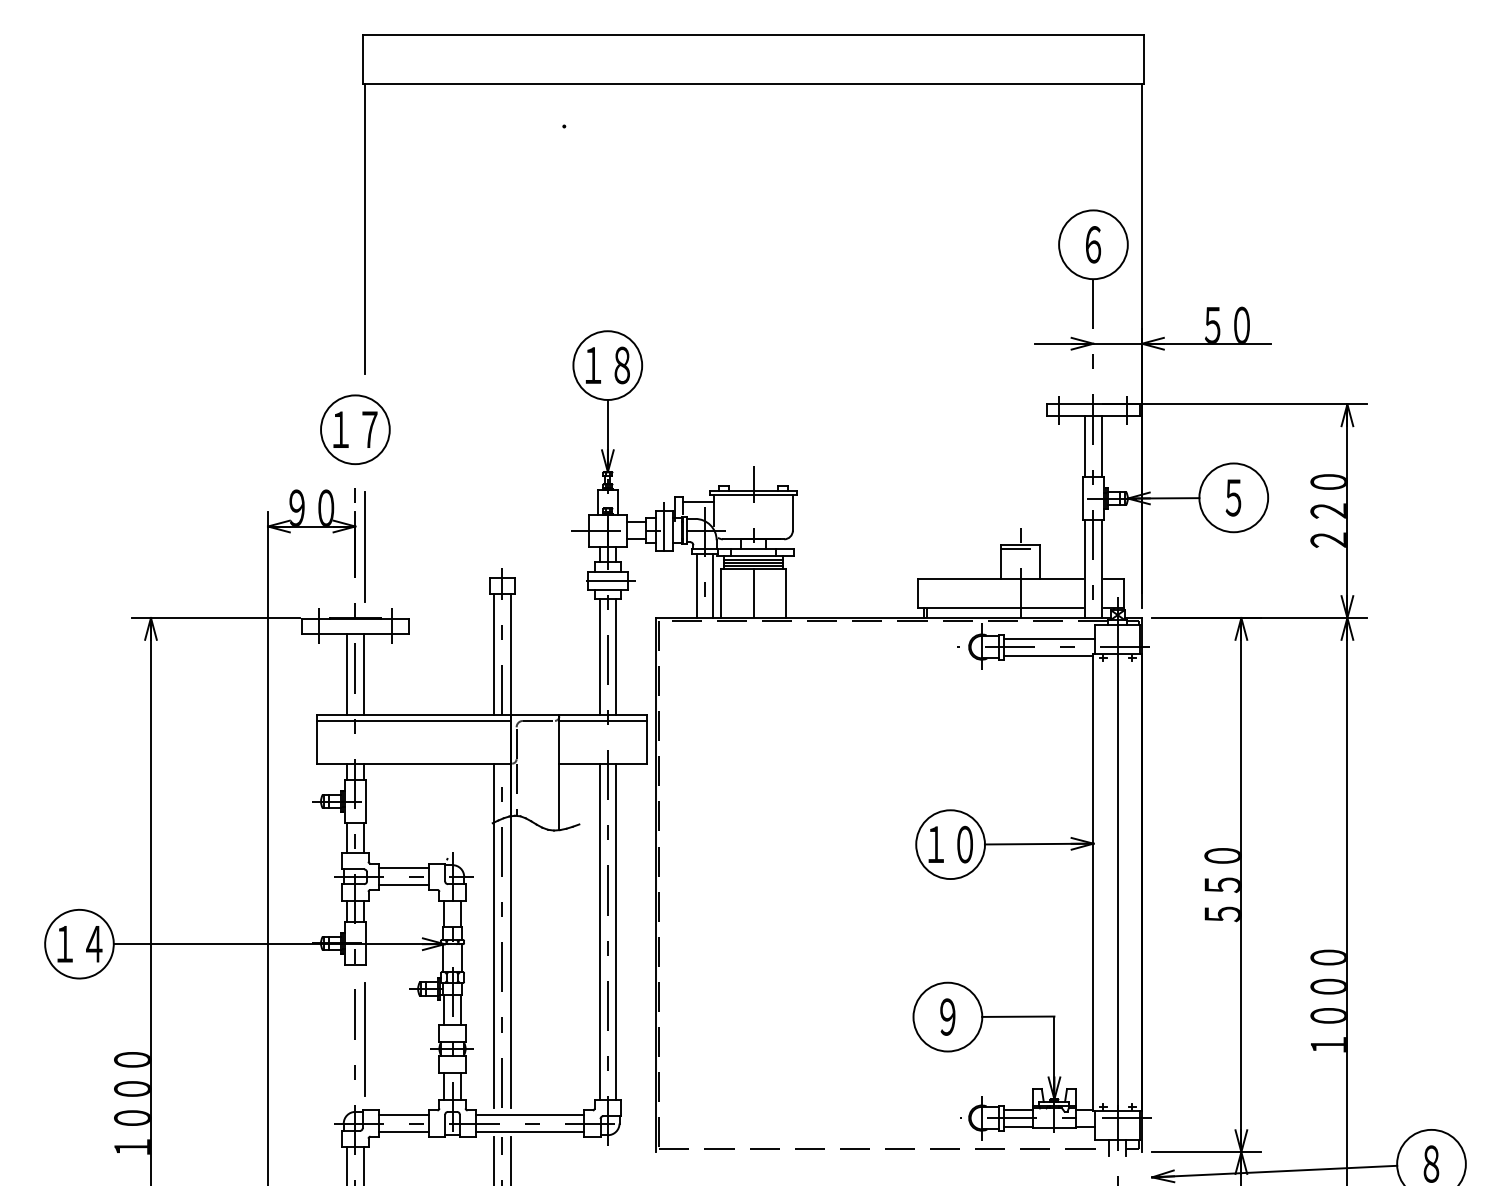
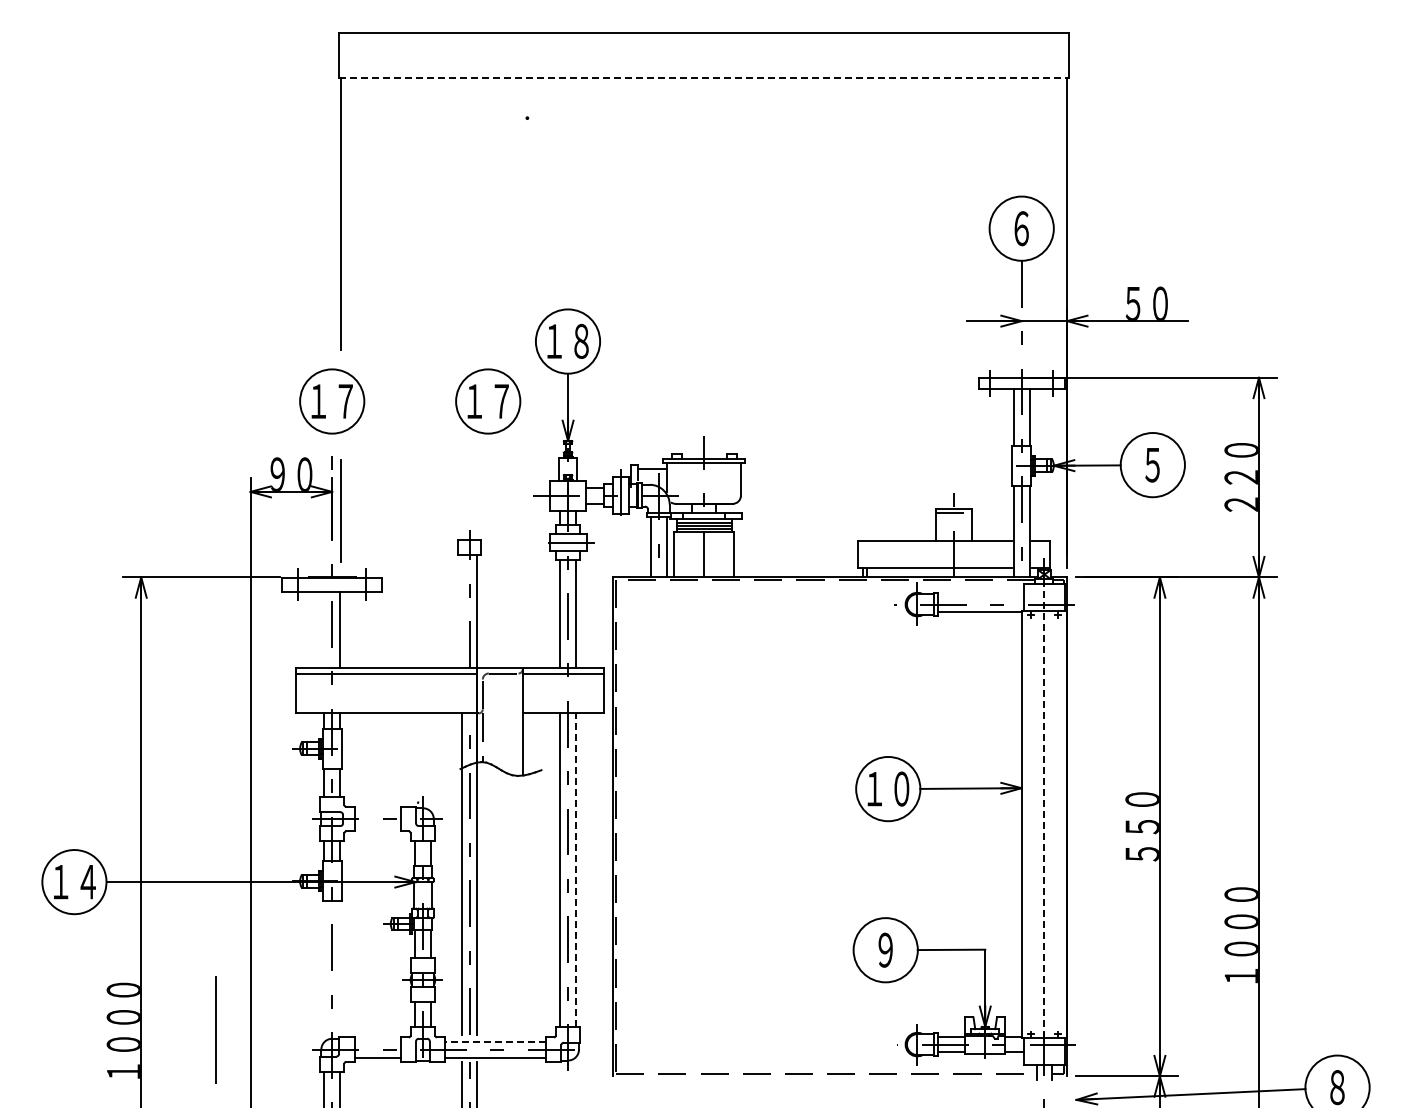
line: (753, 84) -> (704, 78), solid -> dashed
part: (522, 429) -> (488, 401), added
line: (1049, 638) -> (980, 596), removed
line: (493, 654) -> (461, 611), removed
line: (347, 673) -> (324, 629), removed
line: (1117, 867) -> (1044, 810), solid -> dashed
line: (403, 868) -> (377, 811), removed
line: (403, 885) -> (377, 827), removed
line: (616, 931) -> (576, 870), solid -> dashed
line: (364, 1038) -> (215, 1029), moved
line: (403, 1114) -> (377, 1041), removed
line: (530, 1114) -> (495, 1041), solid -> dashed

